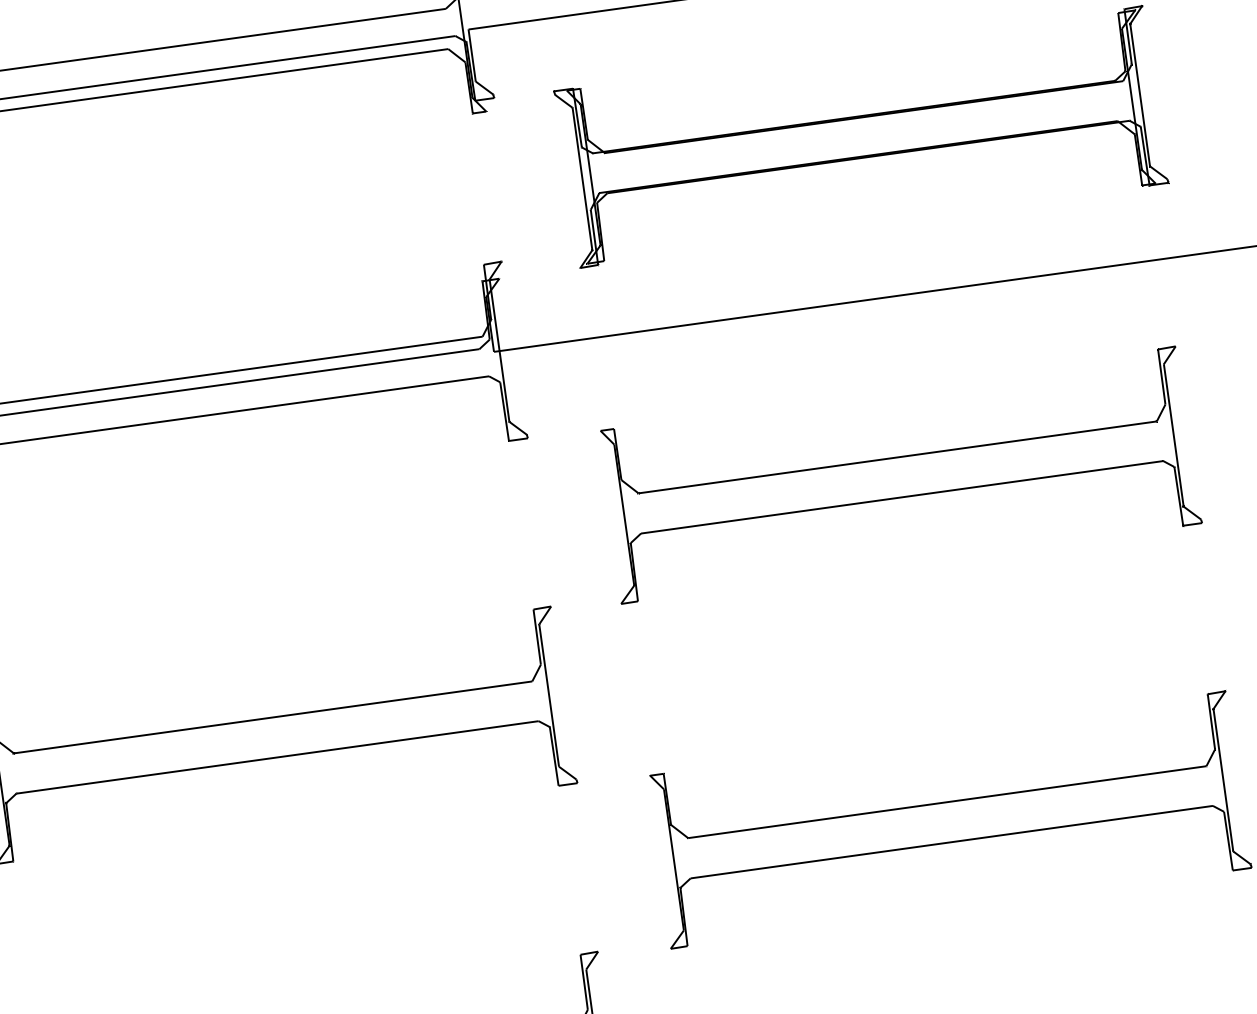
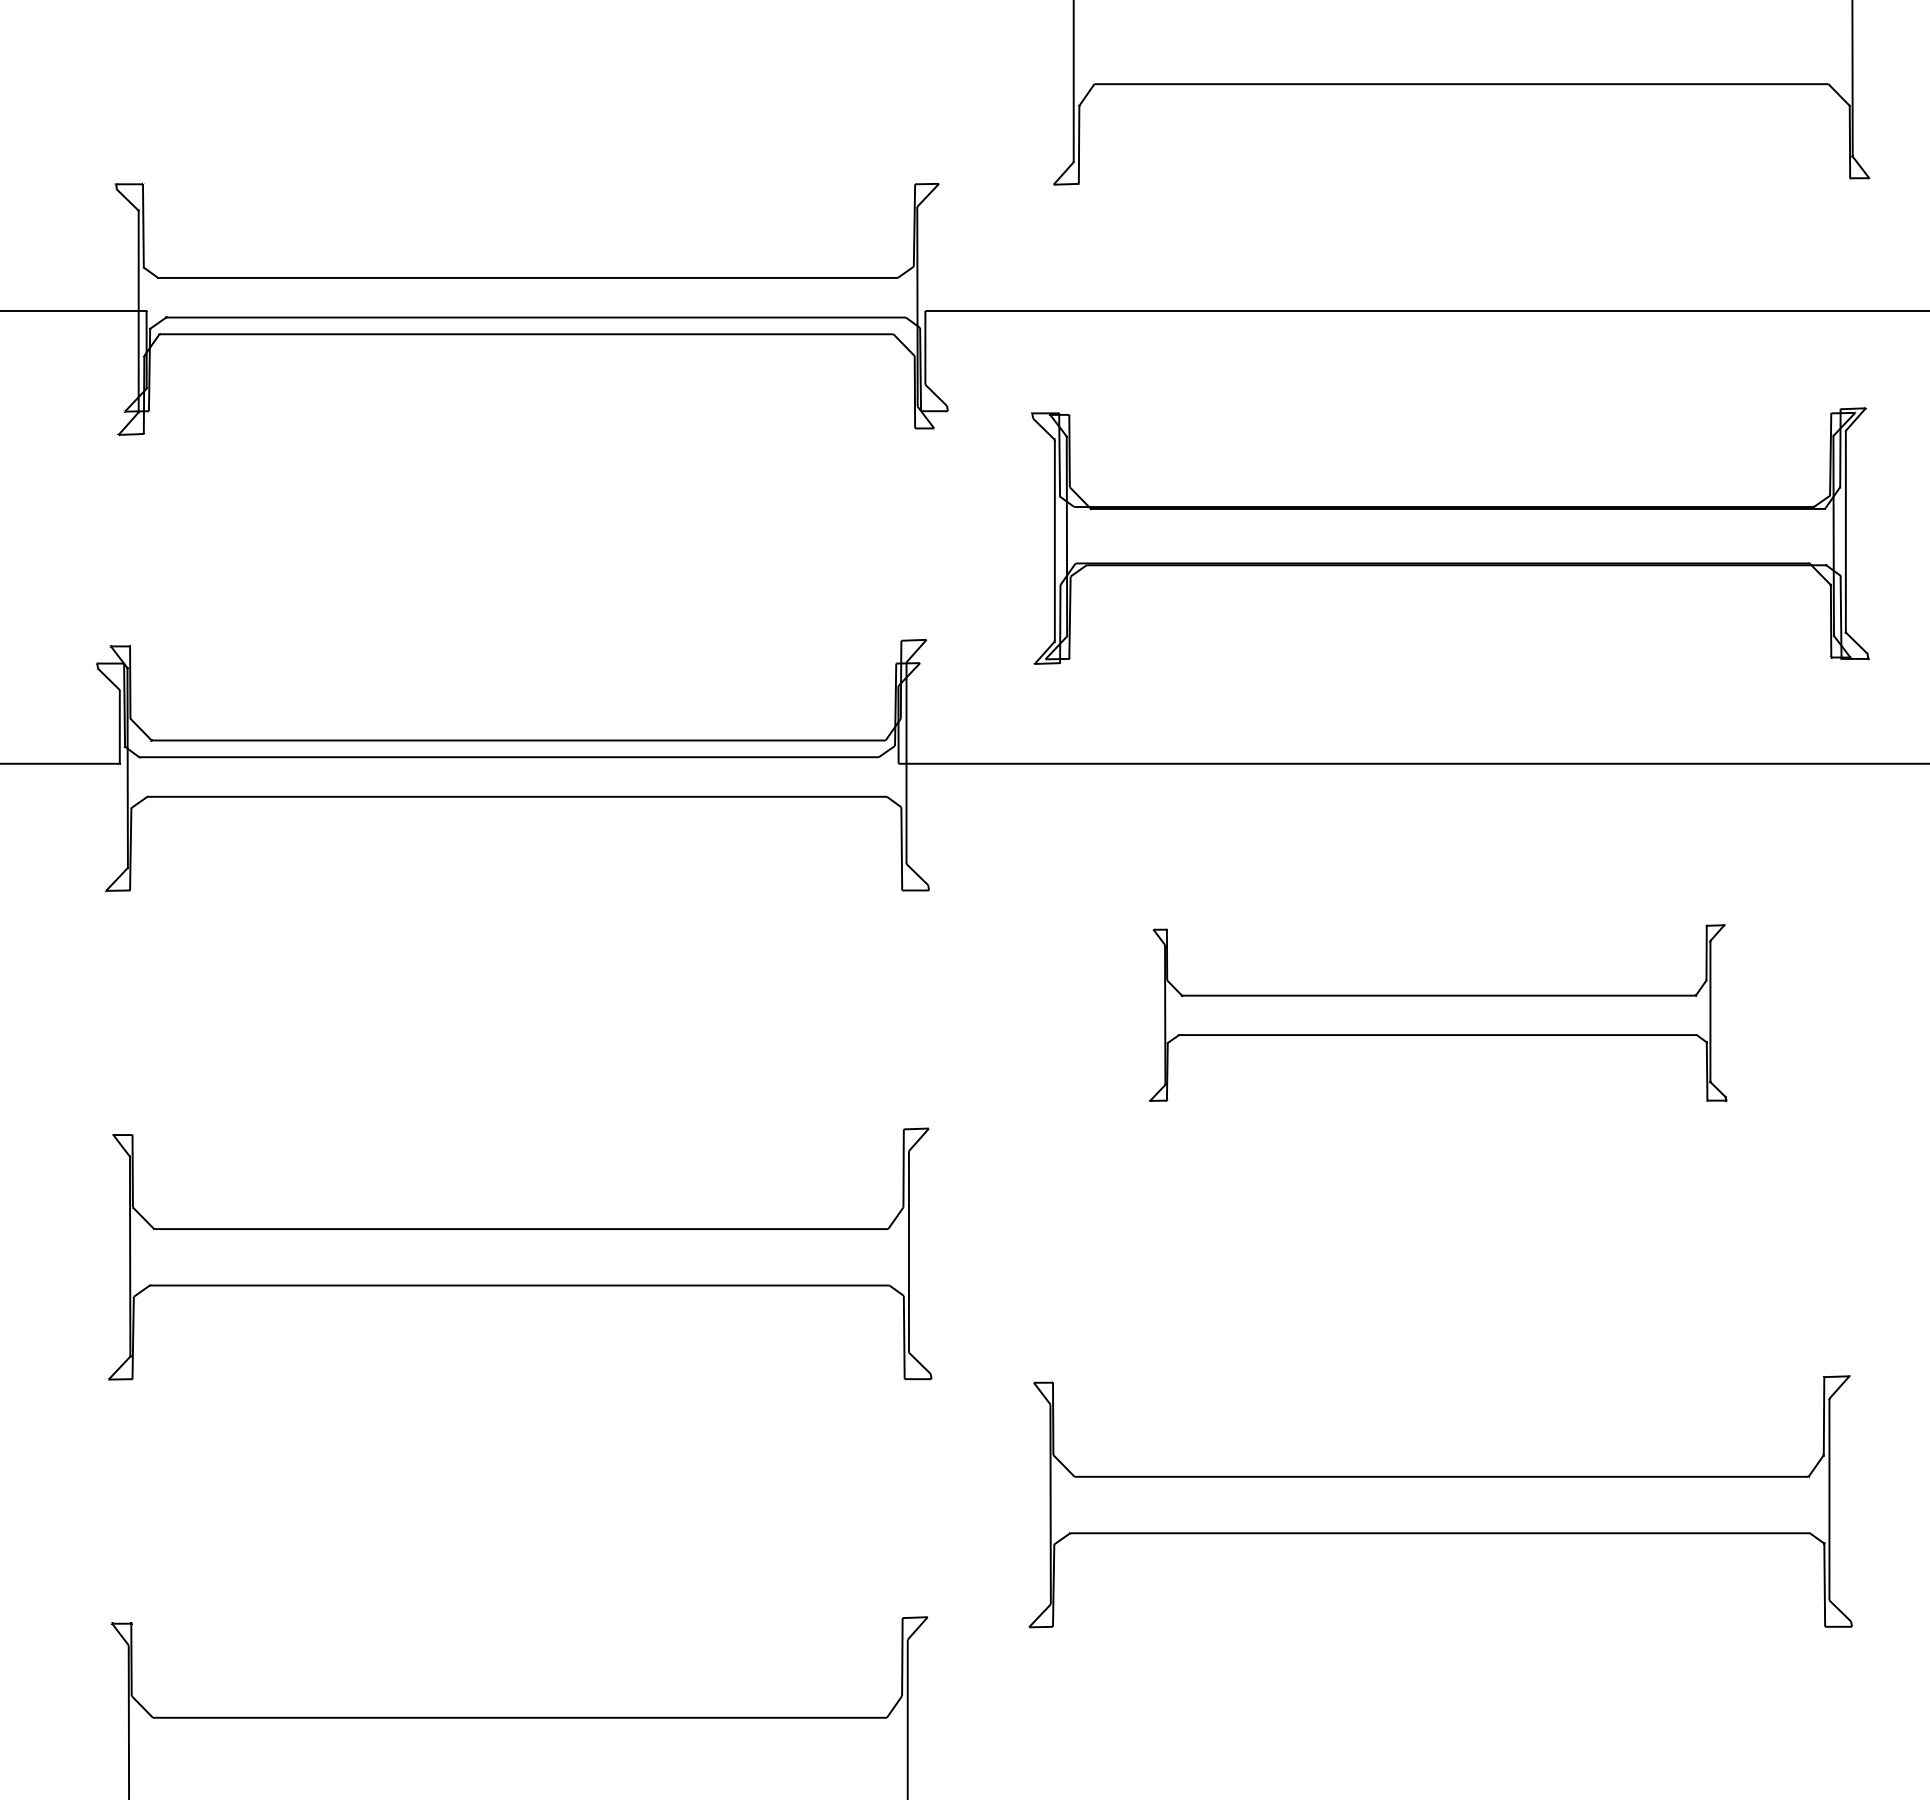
part: (899, 474) -> (1438, 1012), size x0.7

